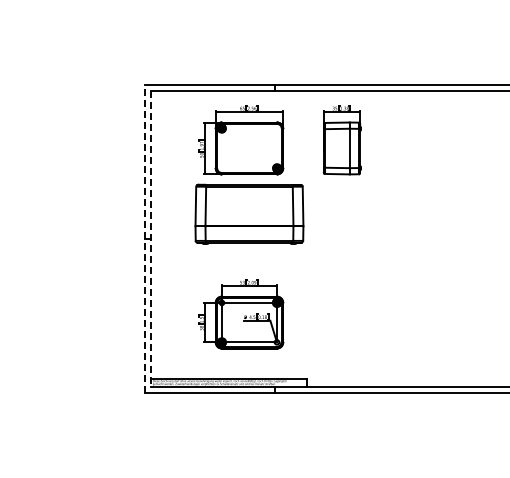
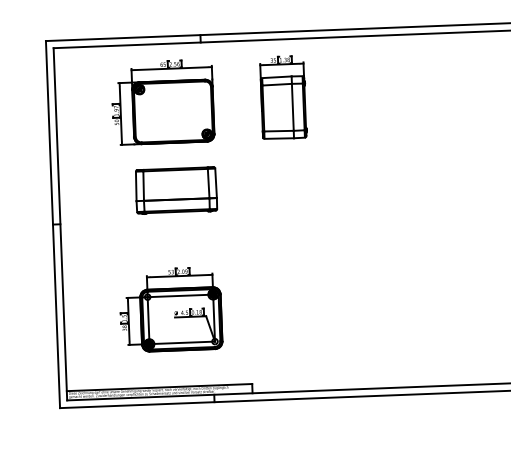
part: (249, 214) -> (176, 190), size x0.62
line: (144, 238) -> (52, 224), dashed -> solid
line: (151, 239) -> (60, 224), dashed -> solid

